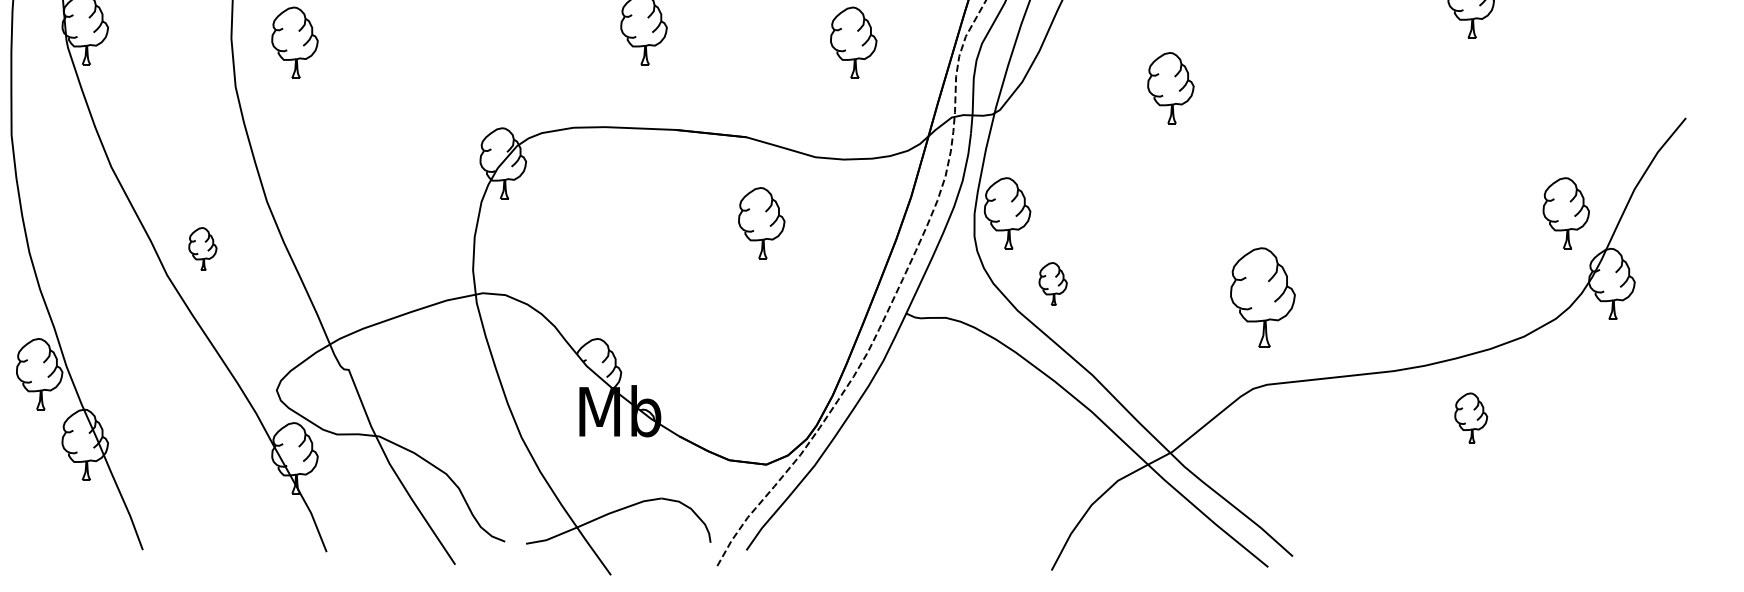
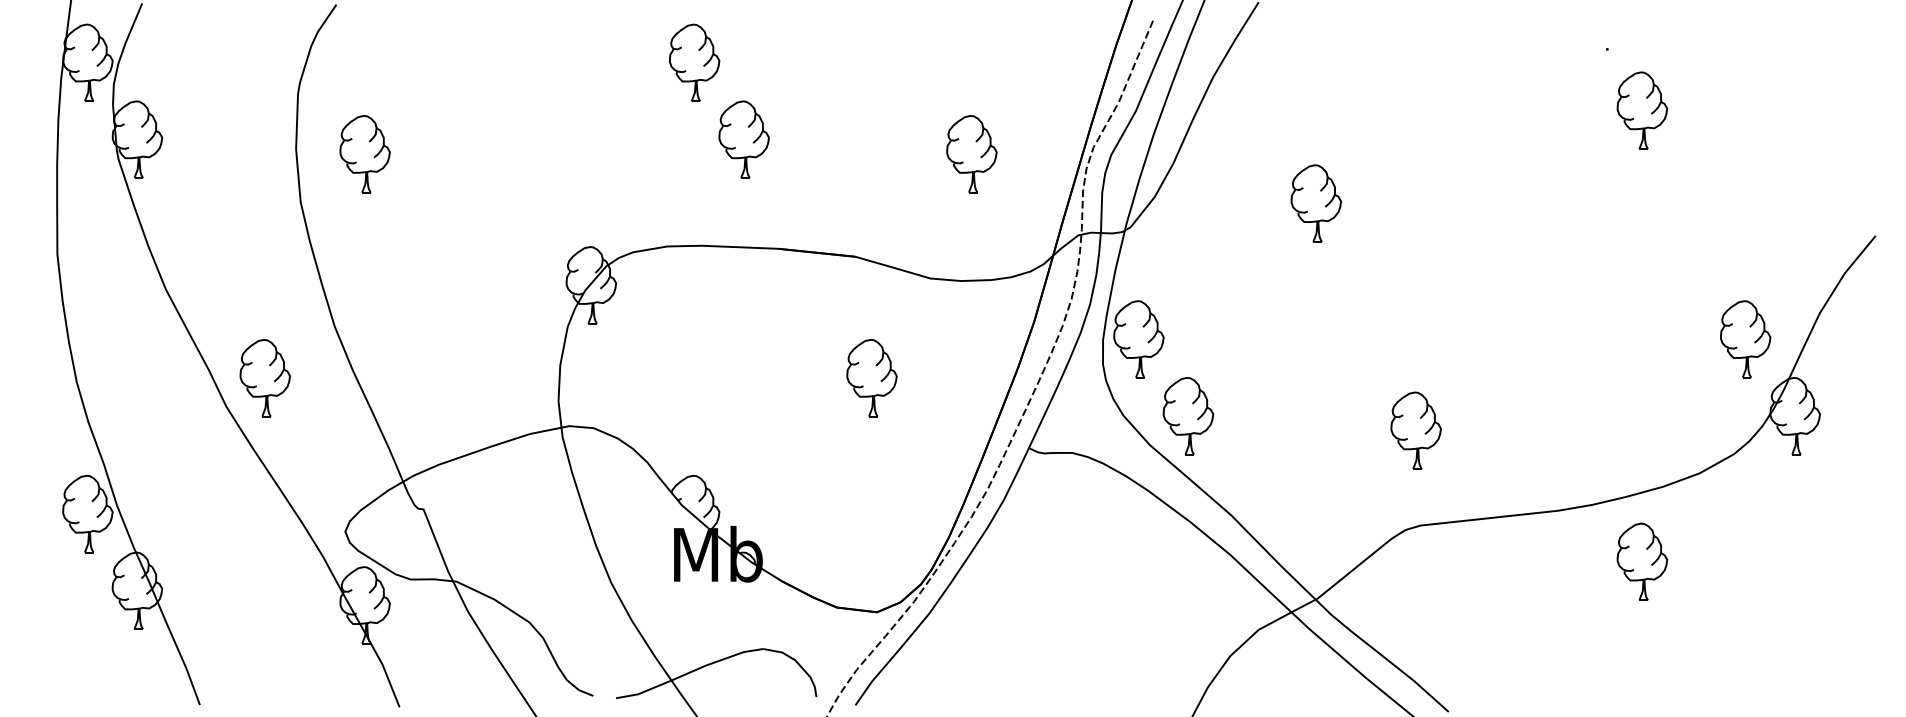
part: (761, 223) -> (871, 378), moved
part: (202, 249) -> (264, 378), size x1.67
part: (1053, 284) -> (1188, 416), size x1.67
part: (1262, 297) -> (1415, 430), size x0.71
part: (1471, 417) -> (1642, 561), size x1.43

